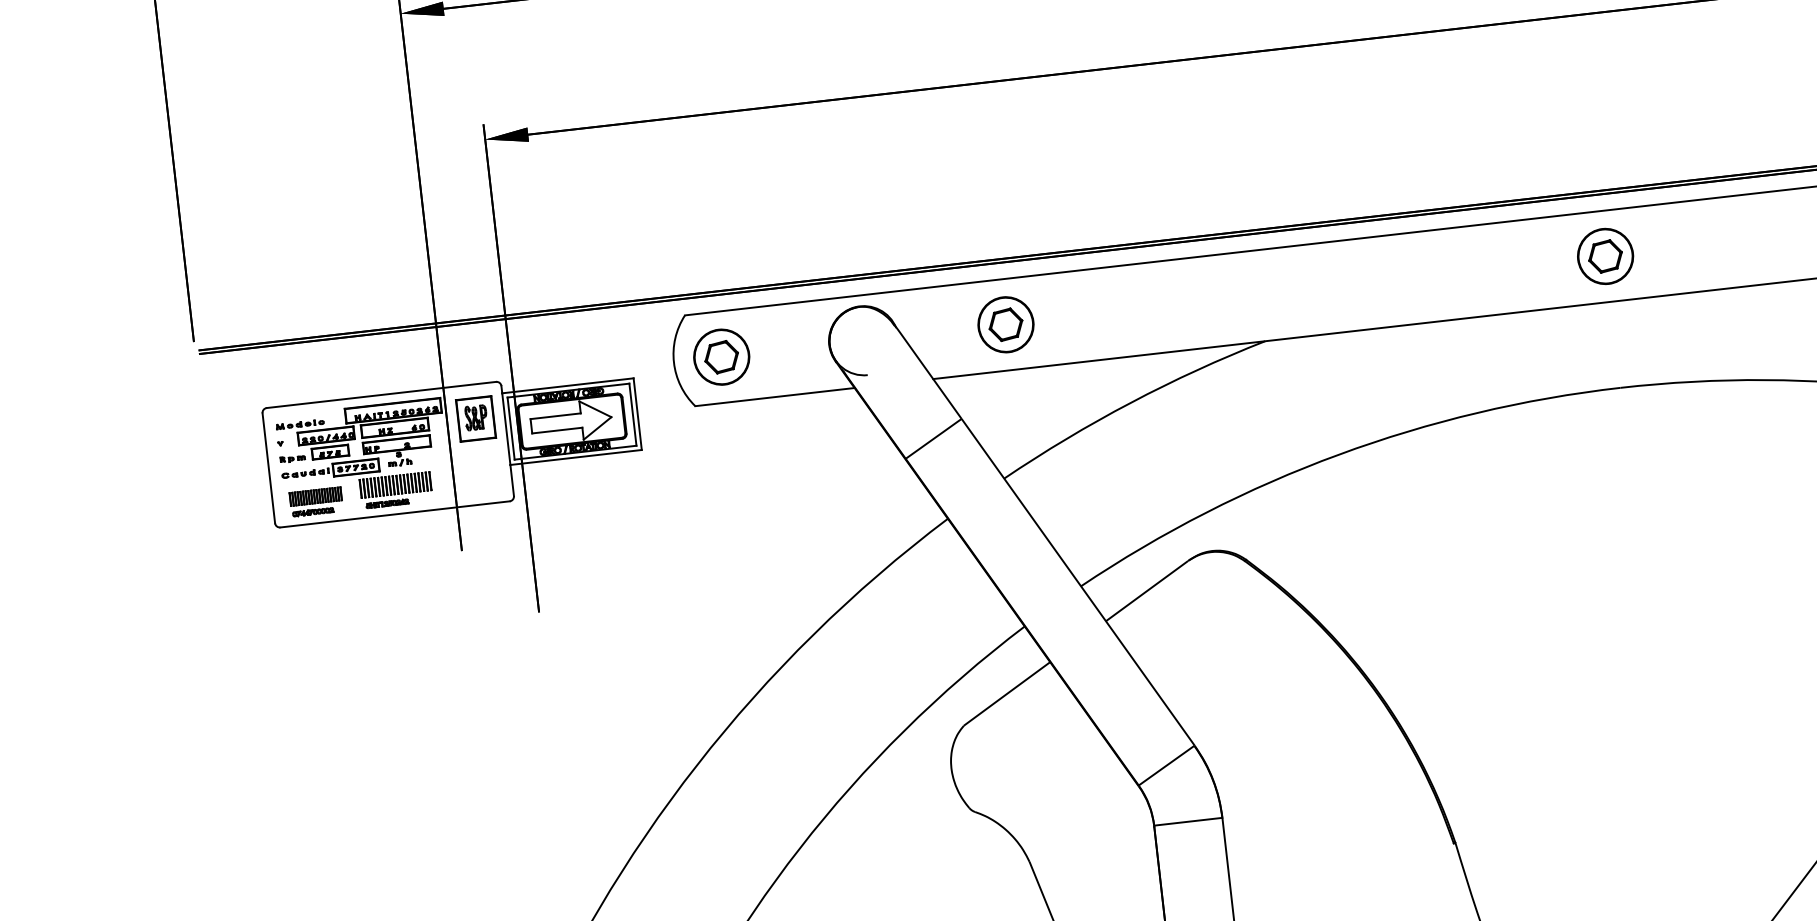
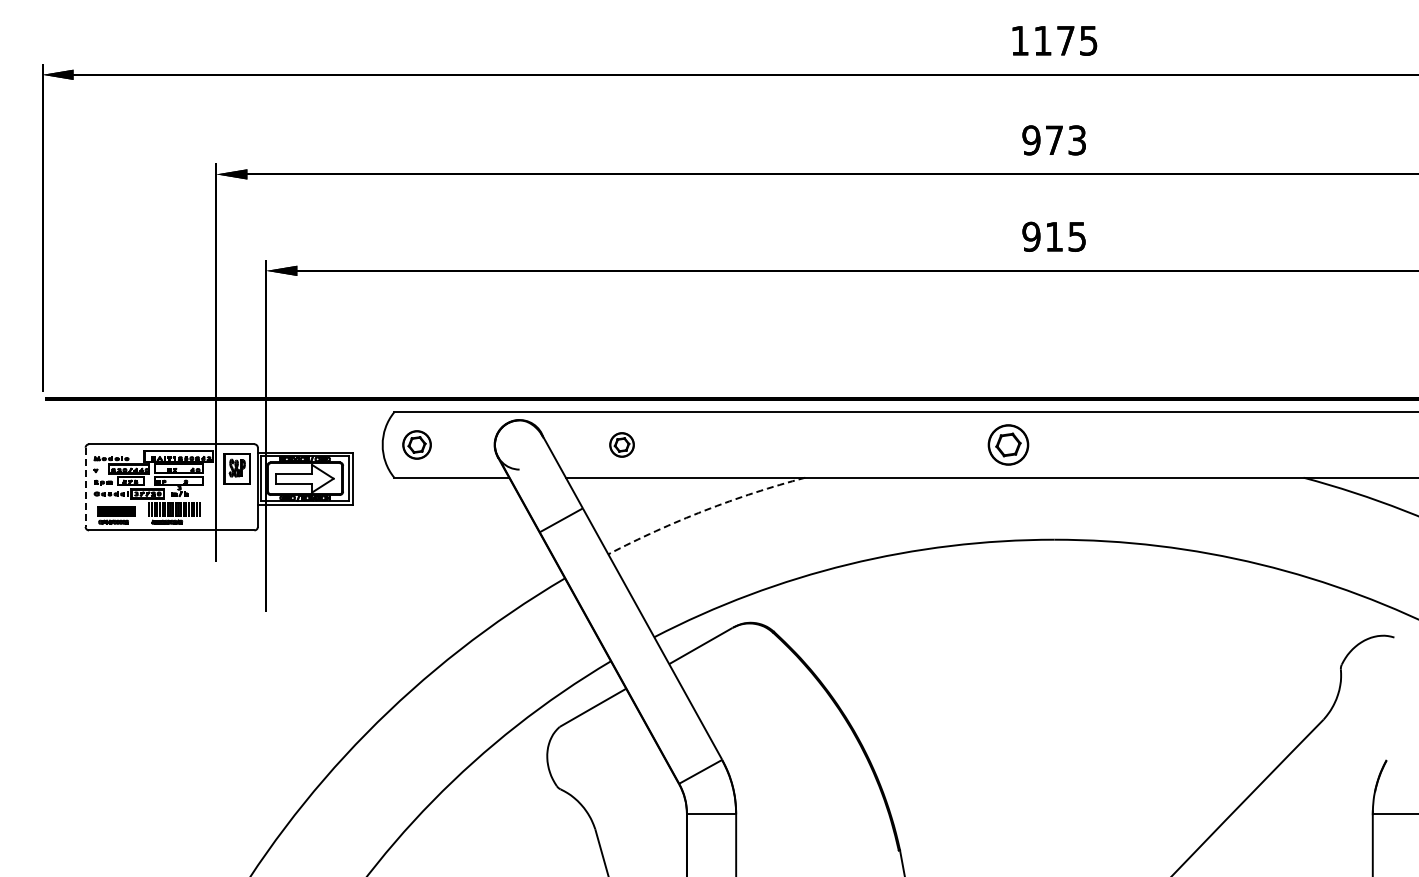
part: (1605, 255) -> (1008, 444), moved
part: (1005, 324) -> (621, 444), size x0.6
part: (720, 356) -> (416, 444), size x0.7
arc: (1130, 402) -> (704, 510), solid -> dashed
line: (268, 468) -> (85, 487), solid -> dashed

